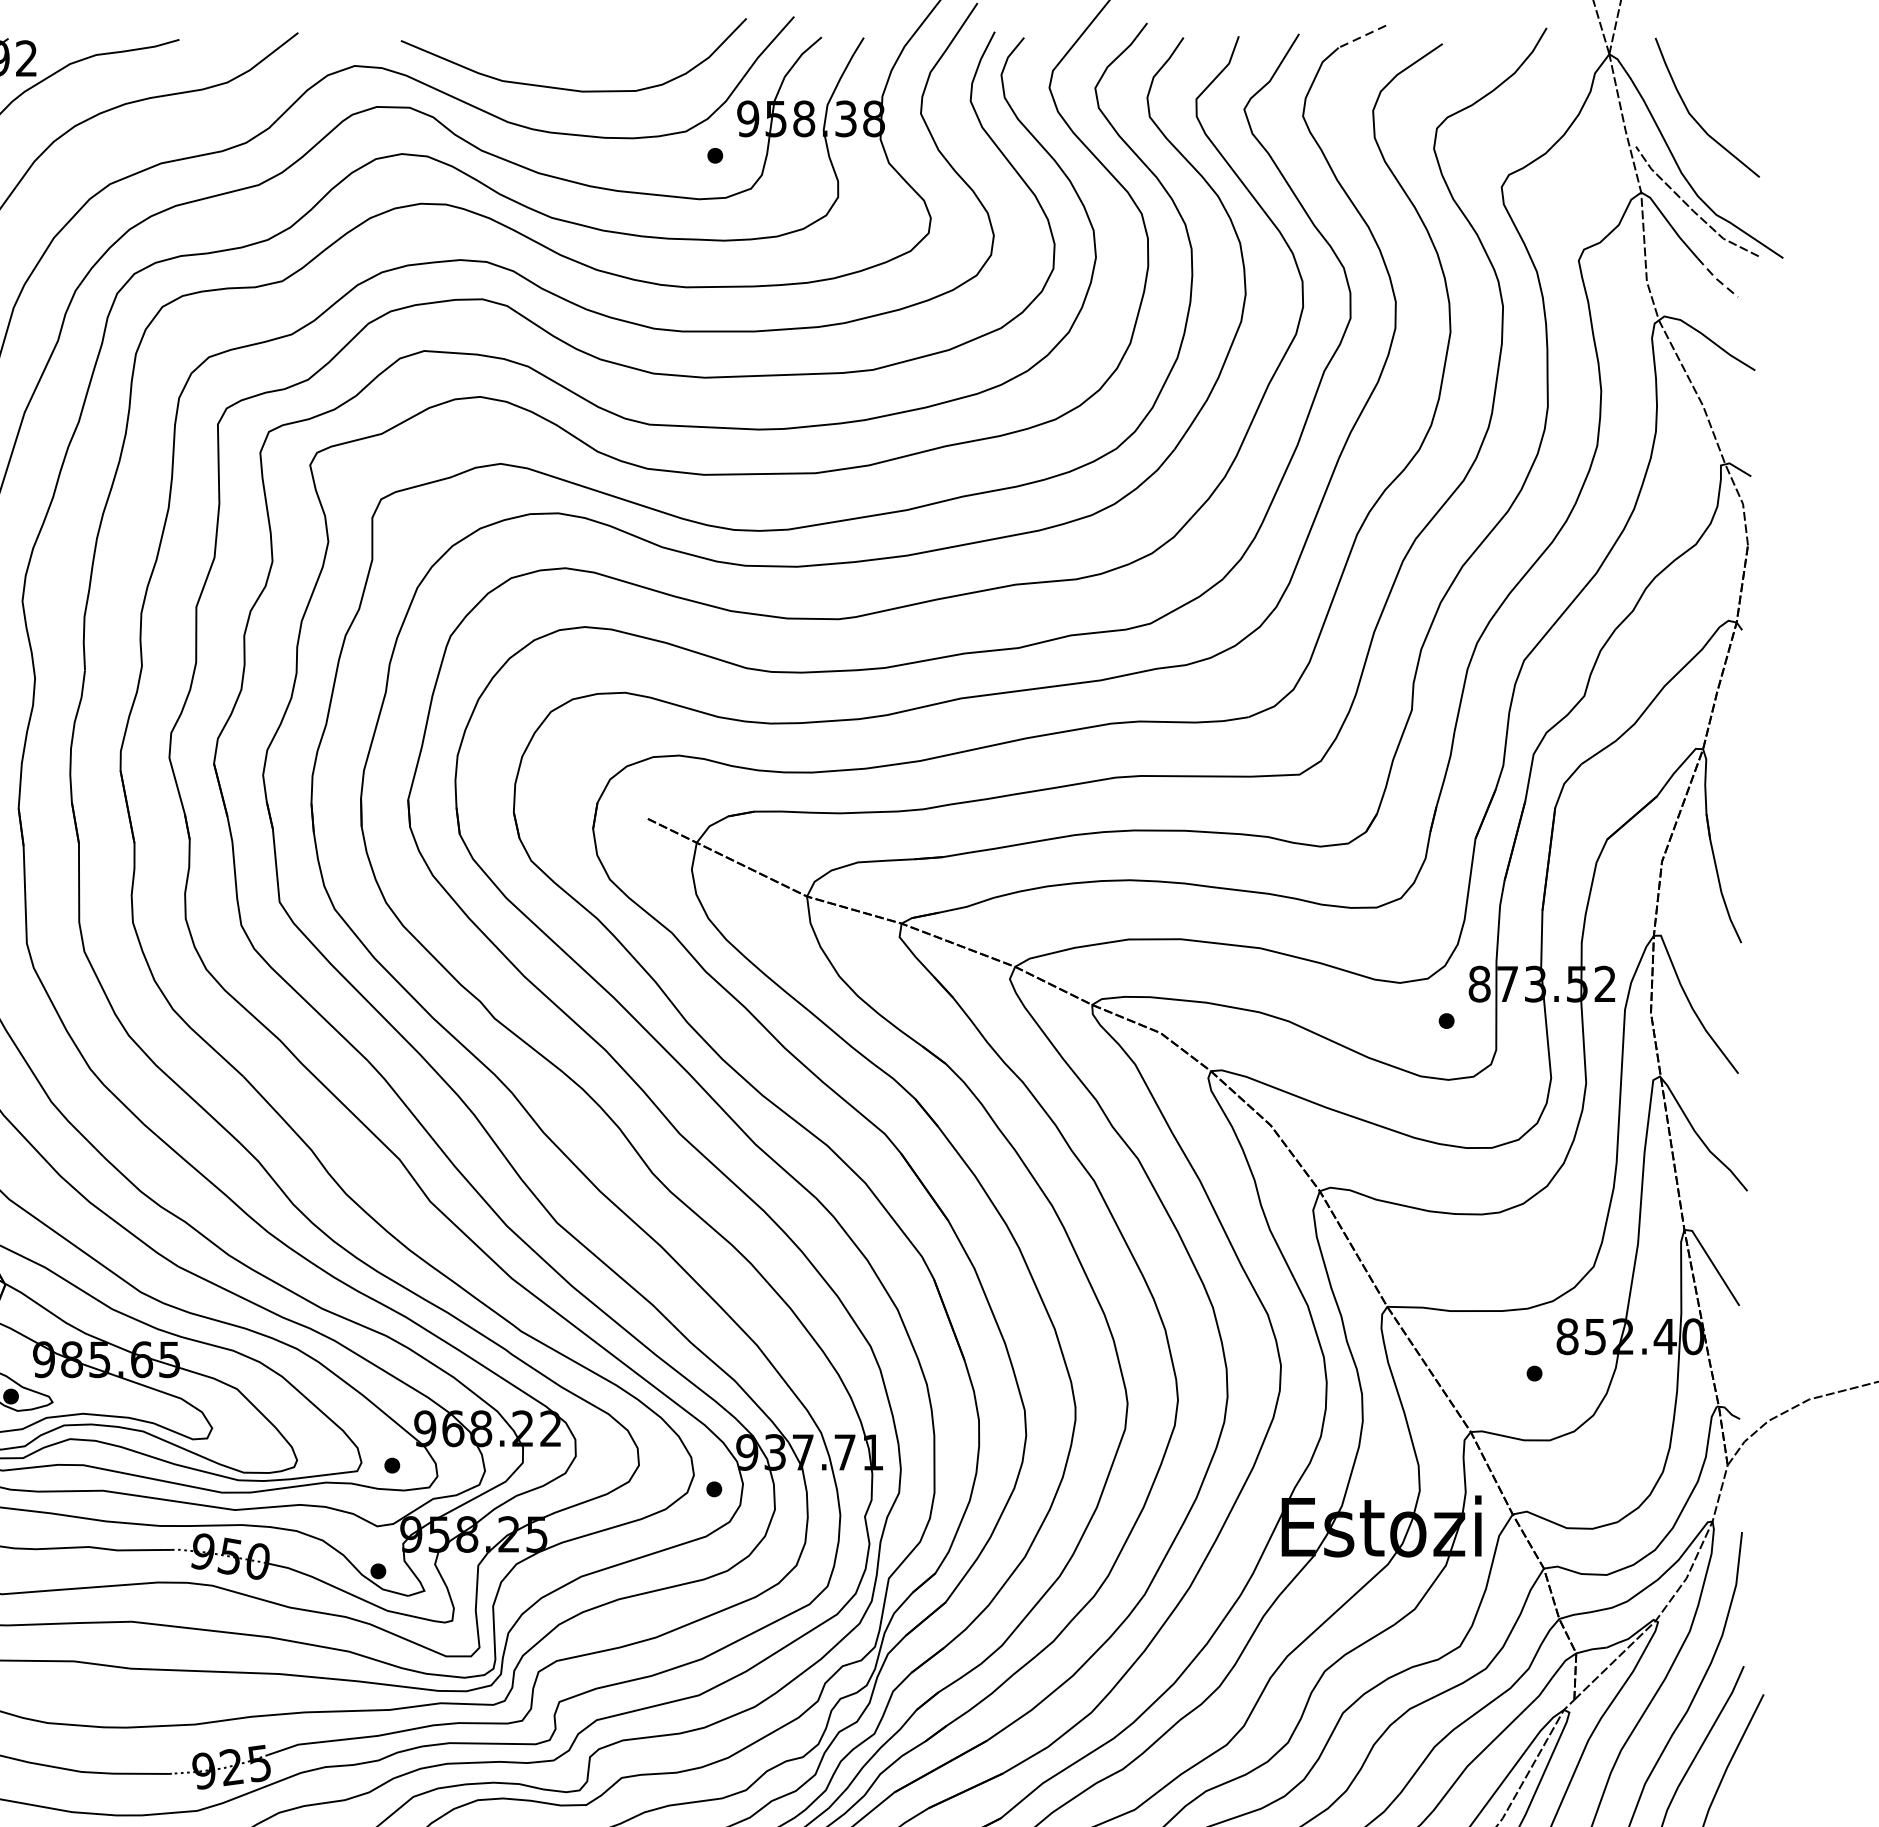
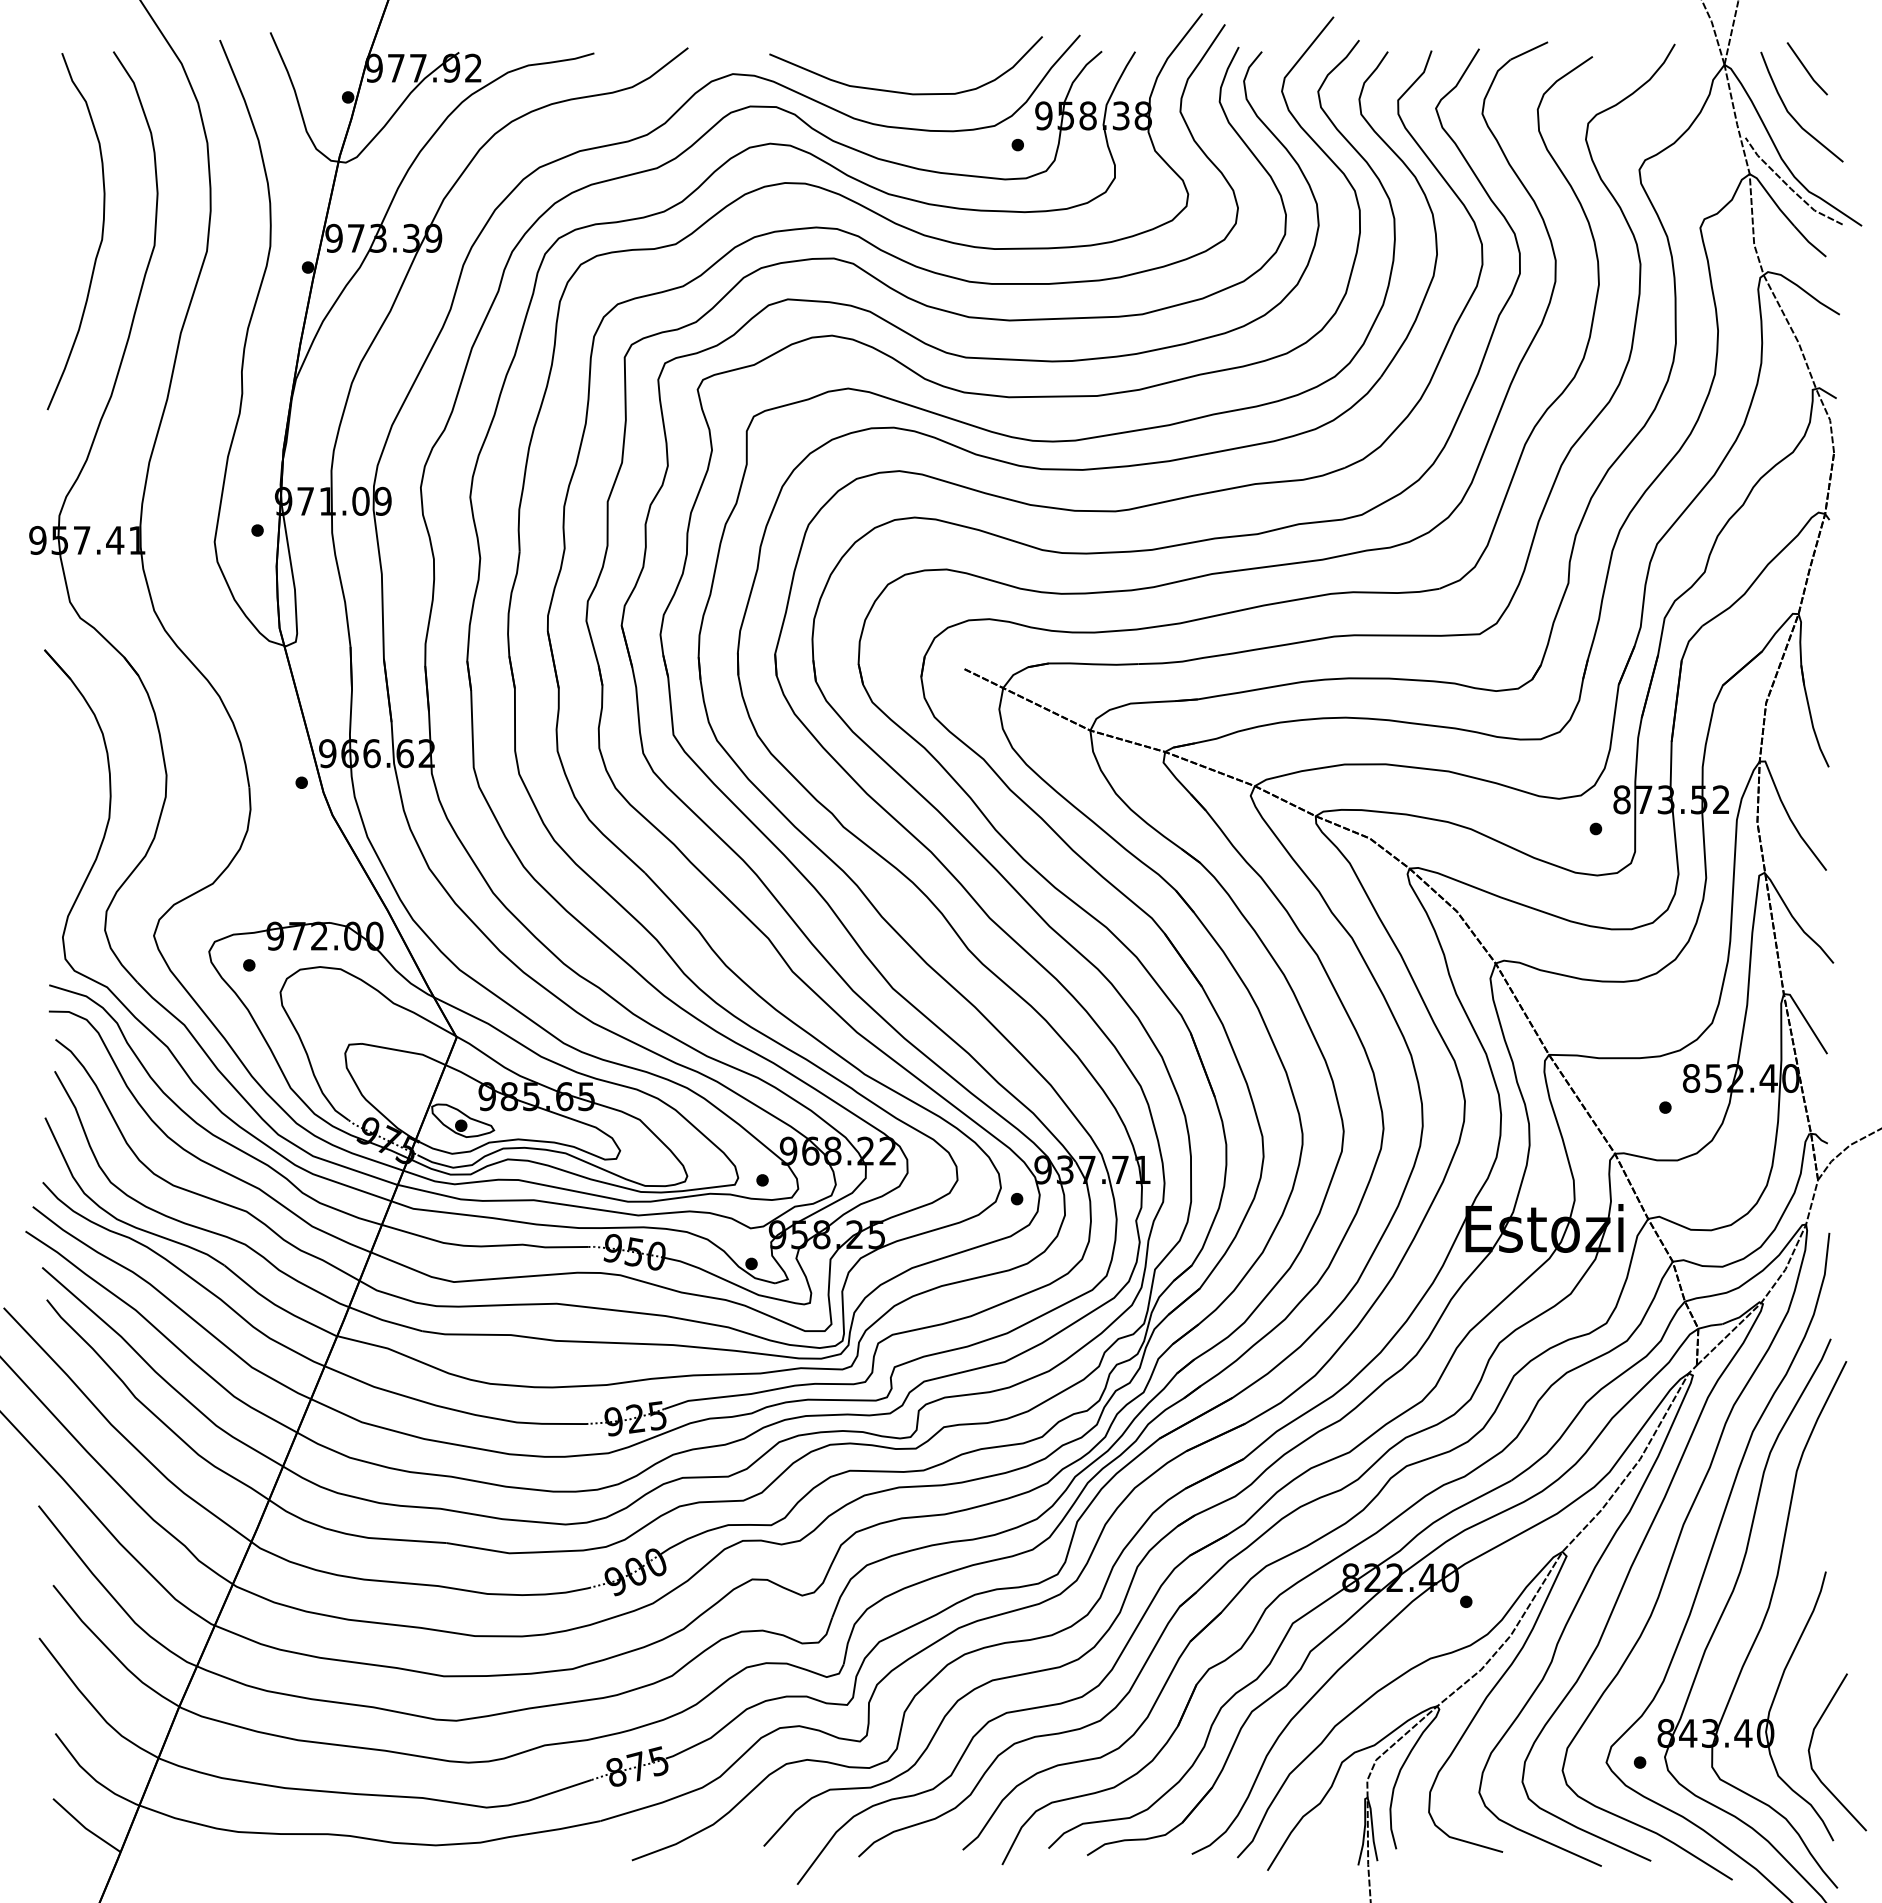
line: (1362, 36) -> (1529, 50), dashed -> solid
line: (1713, 58) -> (1806, 68), added
line: (1716, 279) -> (1809, 242), dashed -> solid

